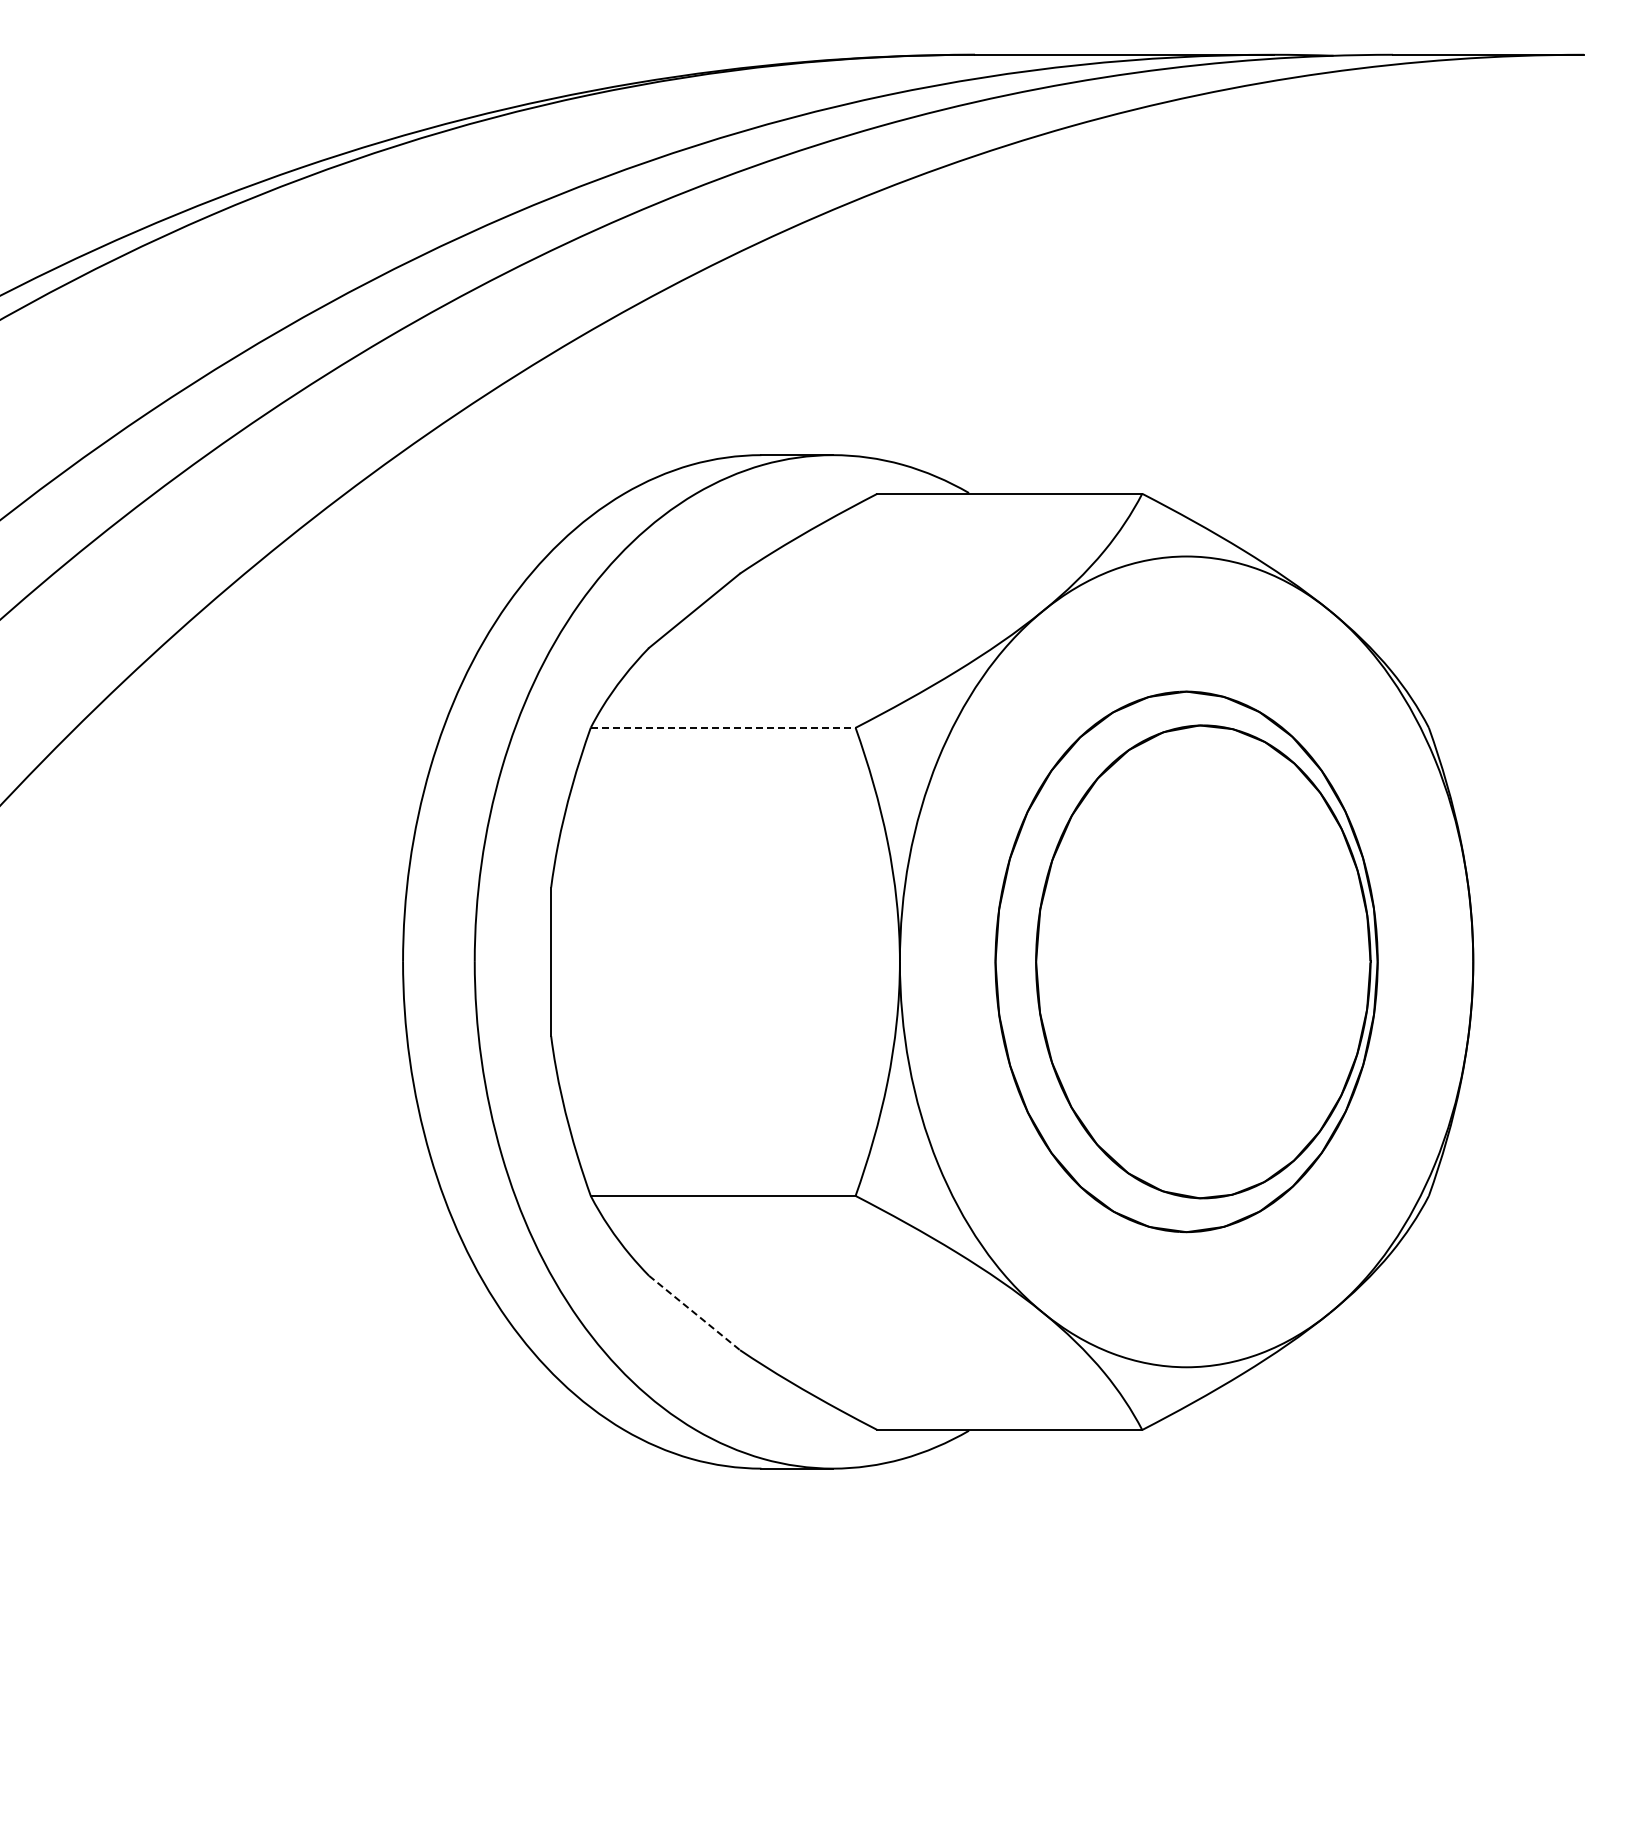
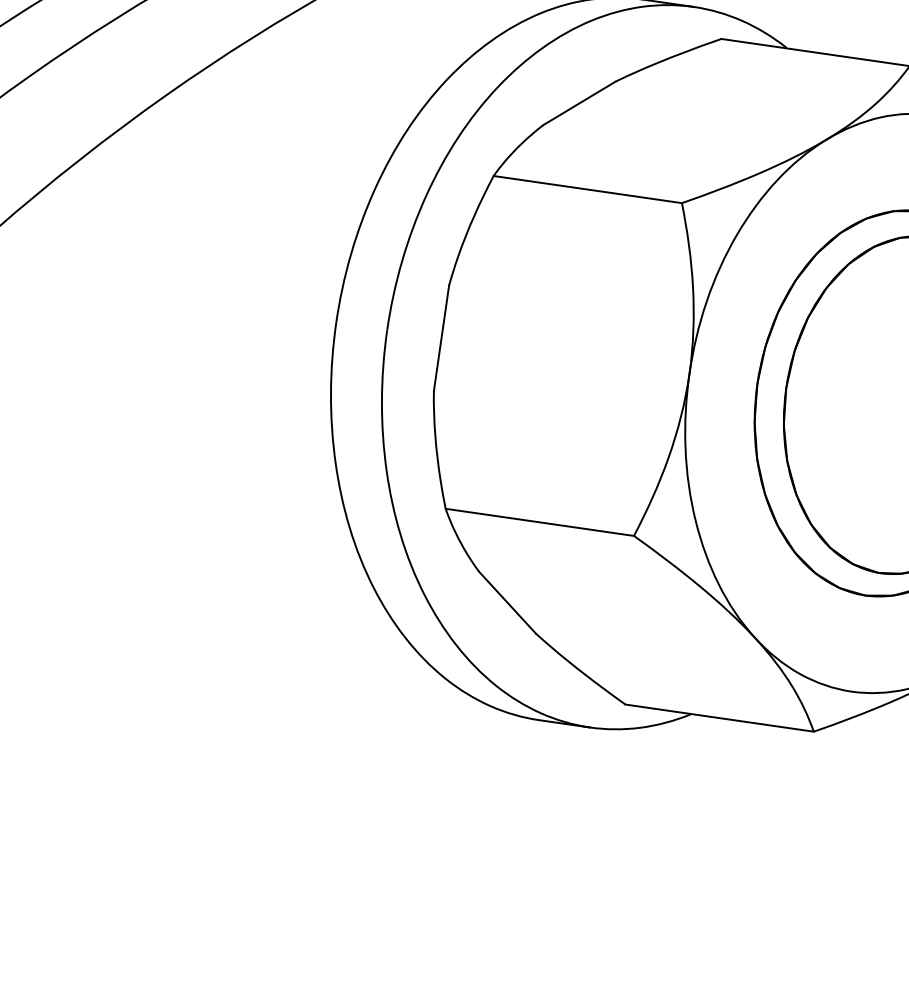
line: (723, 727) -> (588, 189), dashed -> solid
line: (694, 1312) -> (507, 602), dashed -> solid

